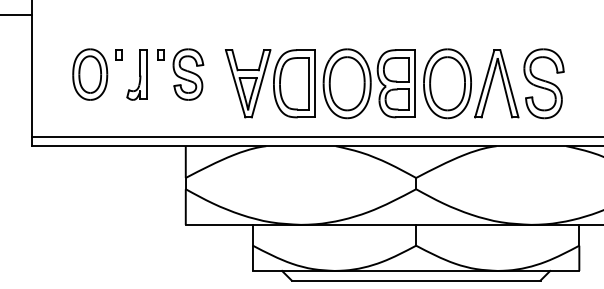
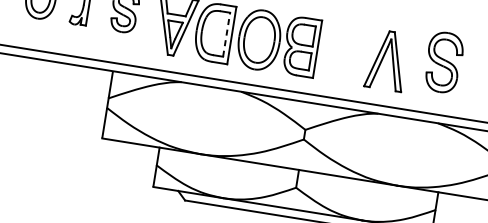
line: (308, 83) -> (226, 34), solid -> dashed
part: (447, 83) -> (345, 53), removed
part: (543, 83) -> (443, 62), moved

